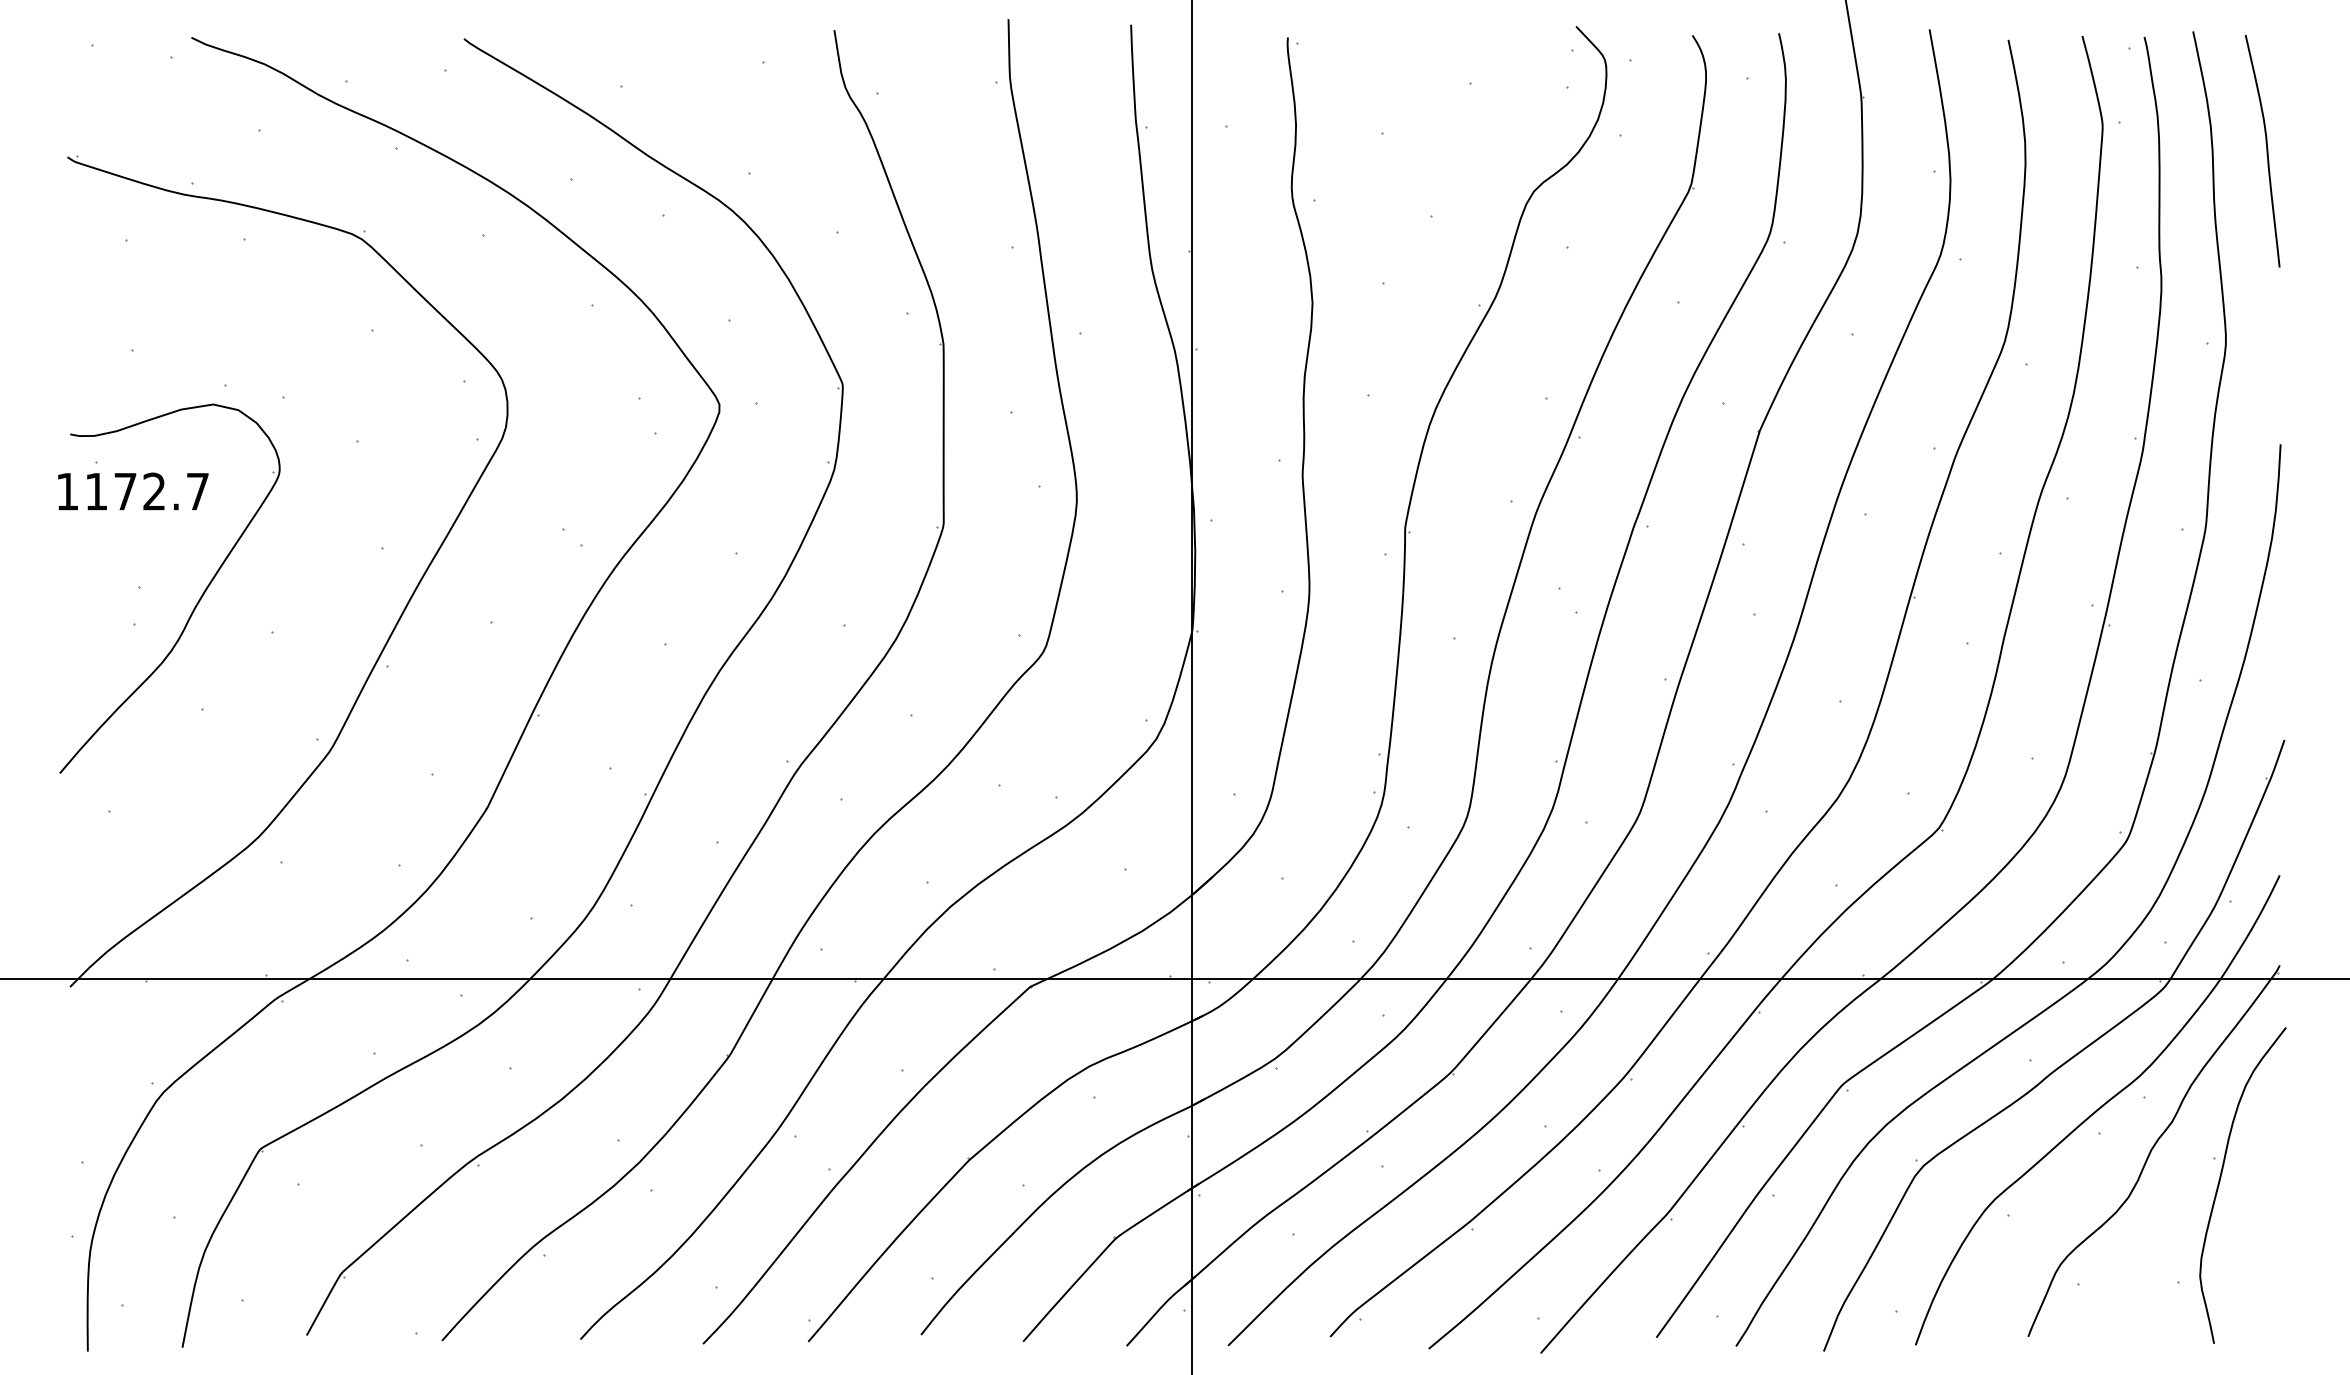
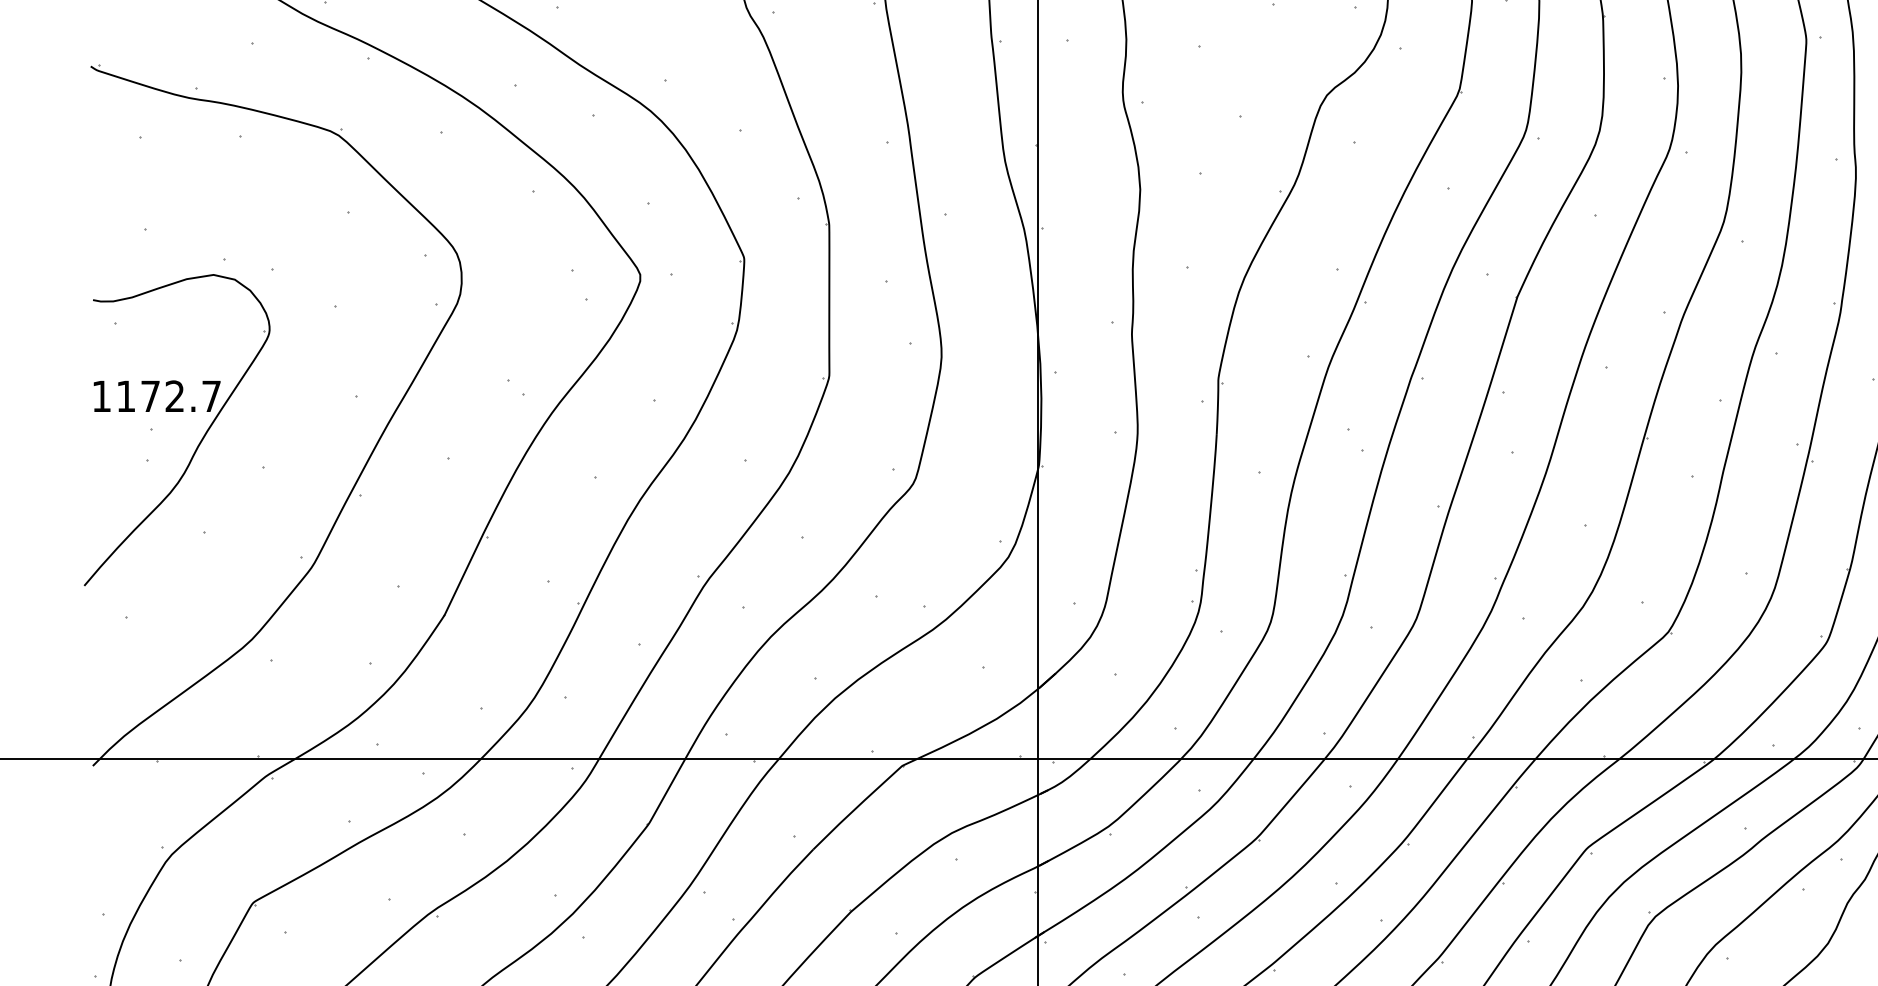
text: (133, 491) -> (157, 396), moved

